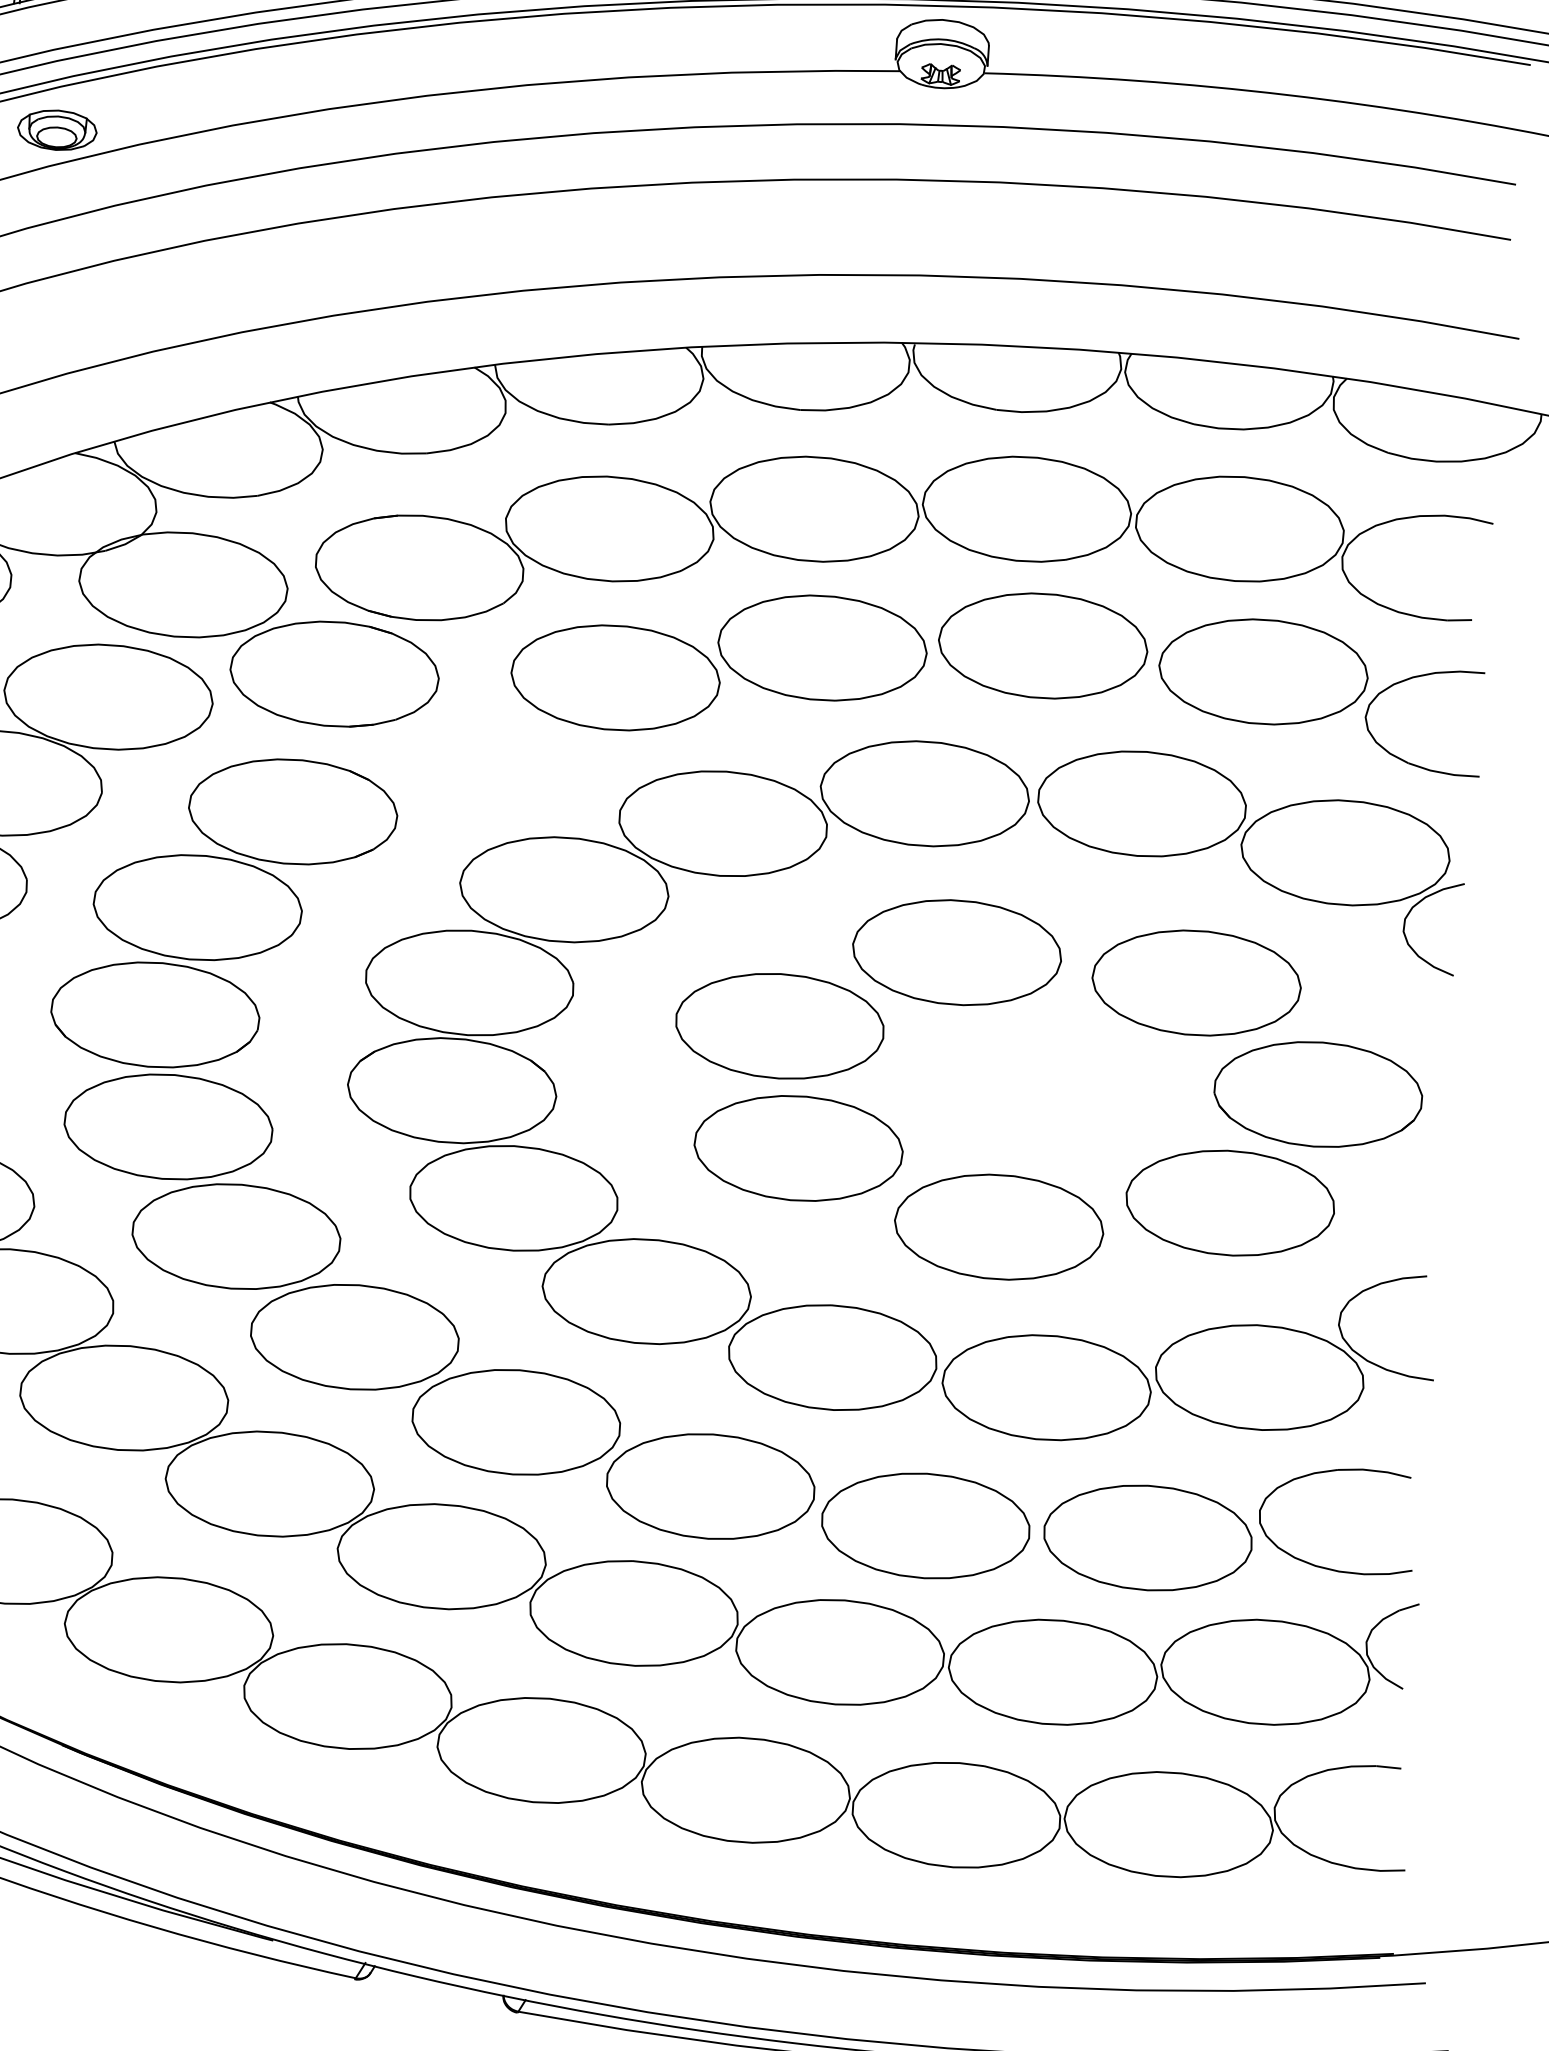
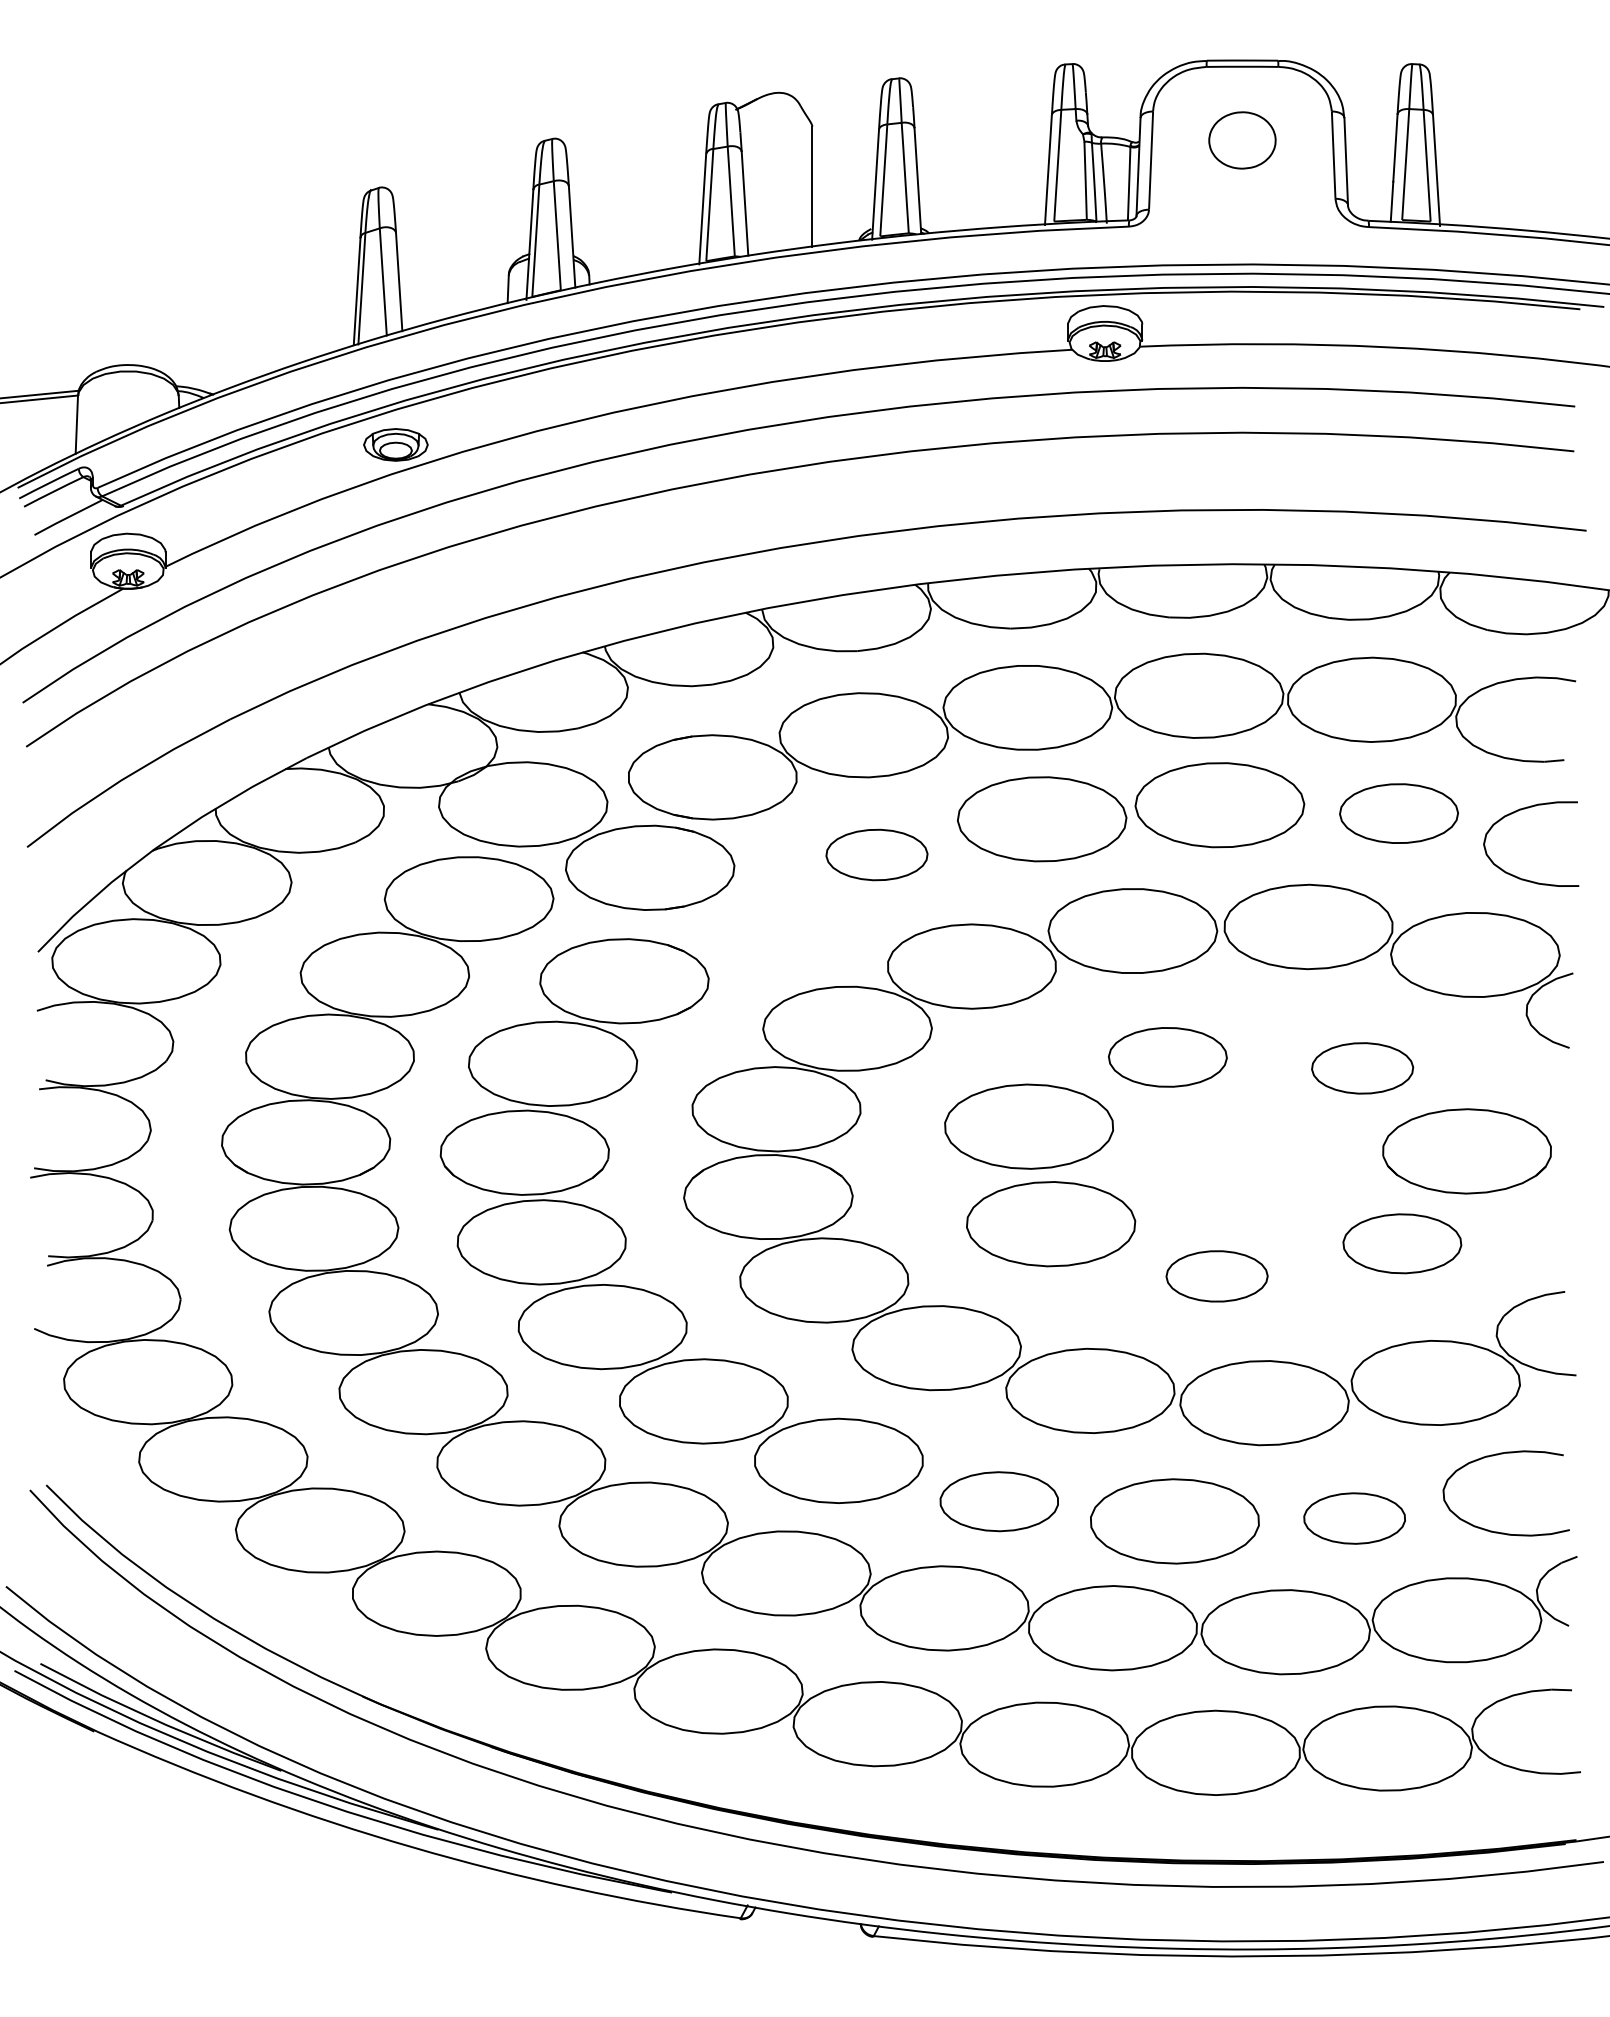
part: (1262, 671) -> (1398, 813), size x0.7
part: (615, 677) -> (876, 854), size x0.6
part: (956, 952) -> (1167, 1057), size x0.7
part: (1196, 983) -> (1362, 1068), size x0.6
part: (1230, 1202) -> (1402, 1243), size x0.7
part: (998, 1227) -> (1216, 1276), size x0.6
part: (711, 1486) -> (999, 1501), size x0.7
part: (1147, 1537) -> (1354, 1518), size x0.6

